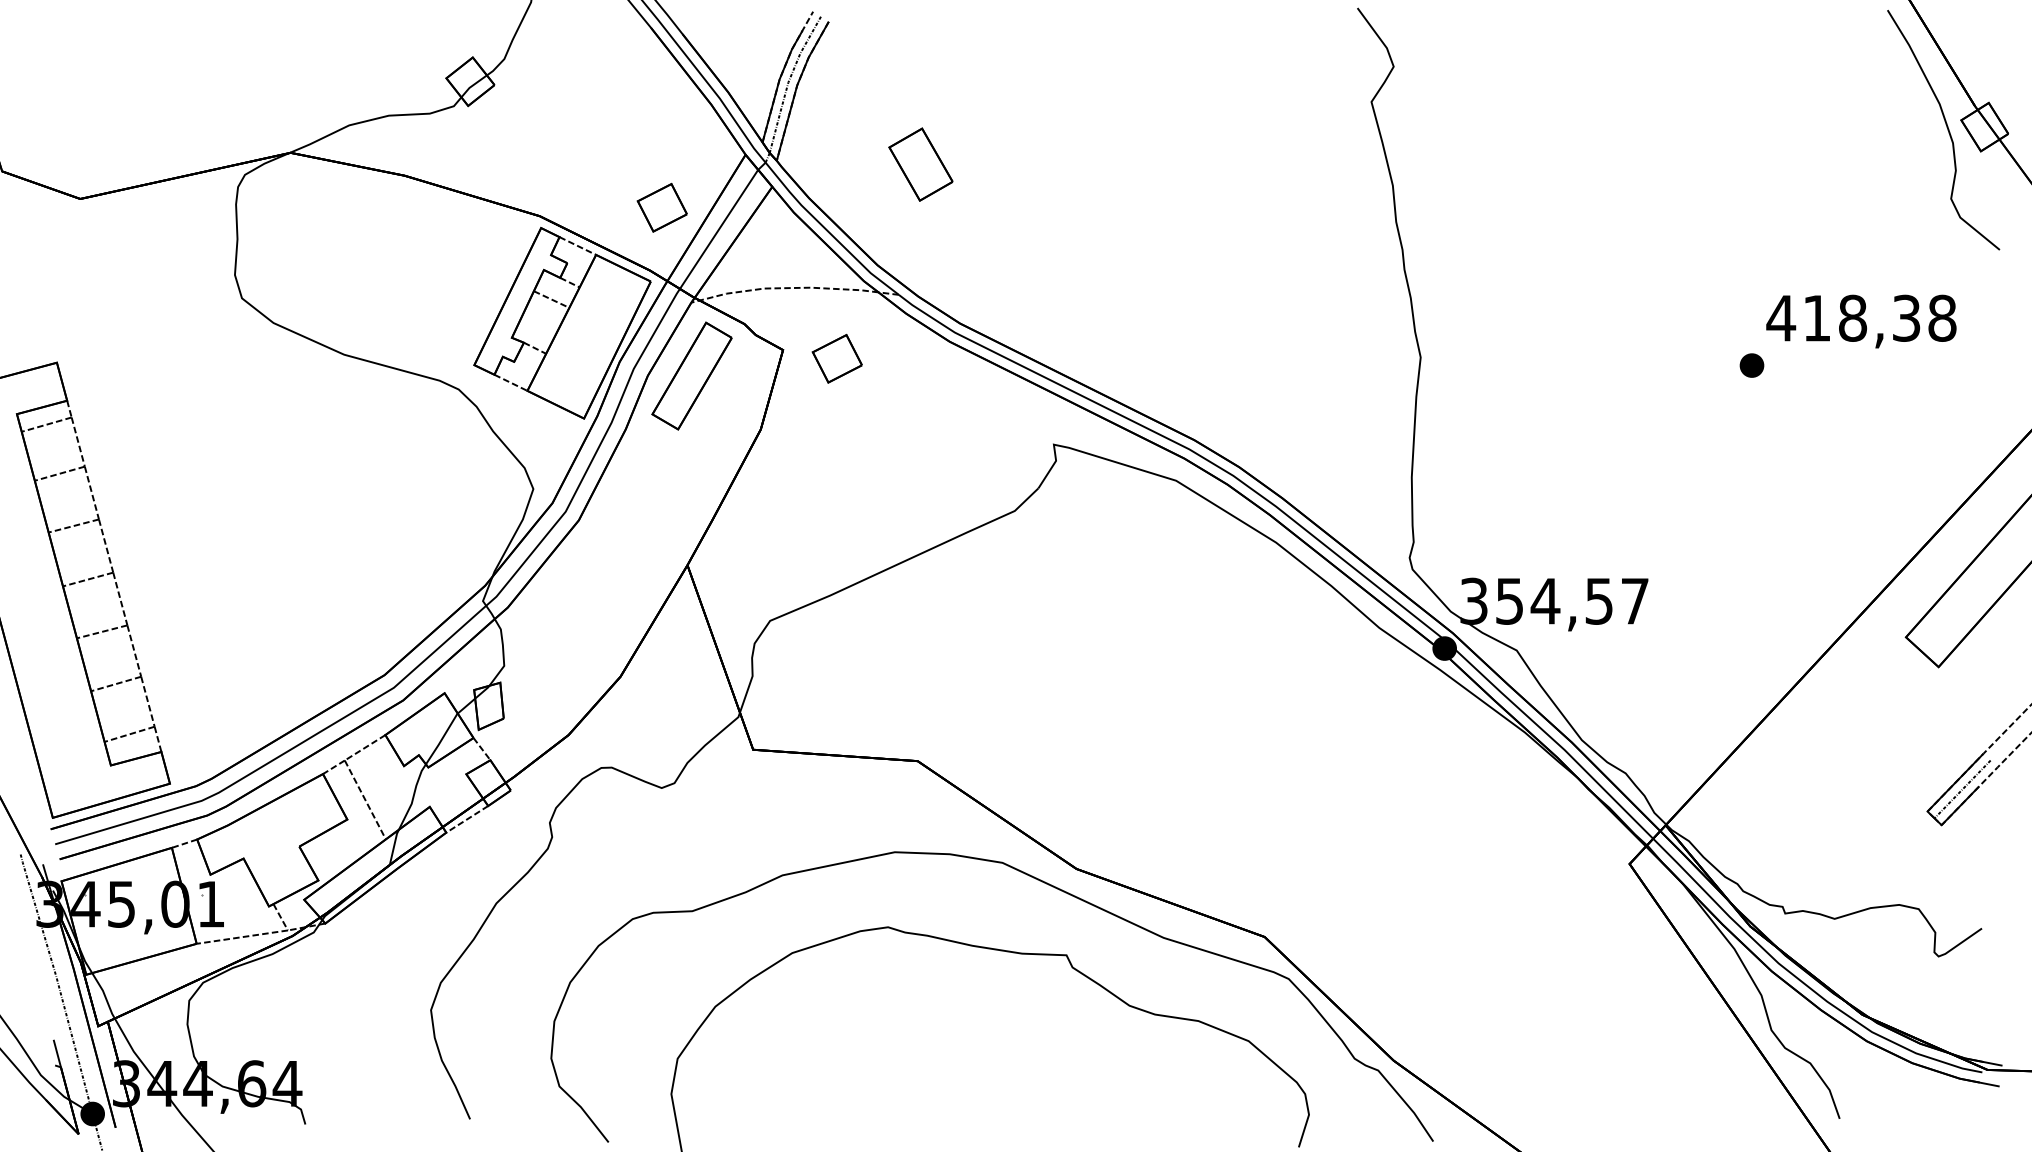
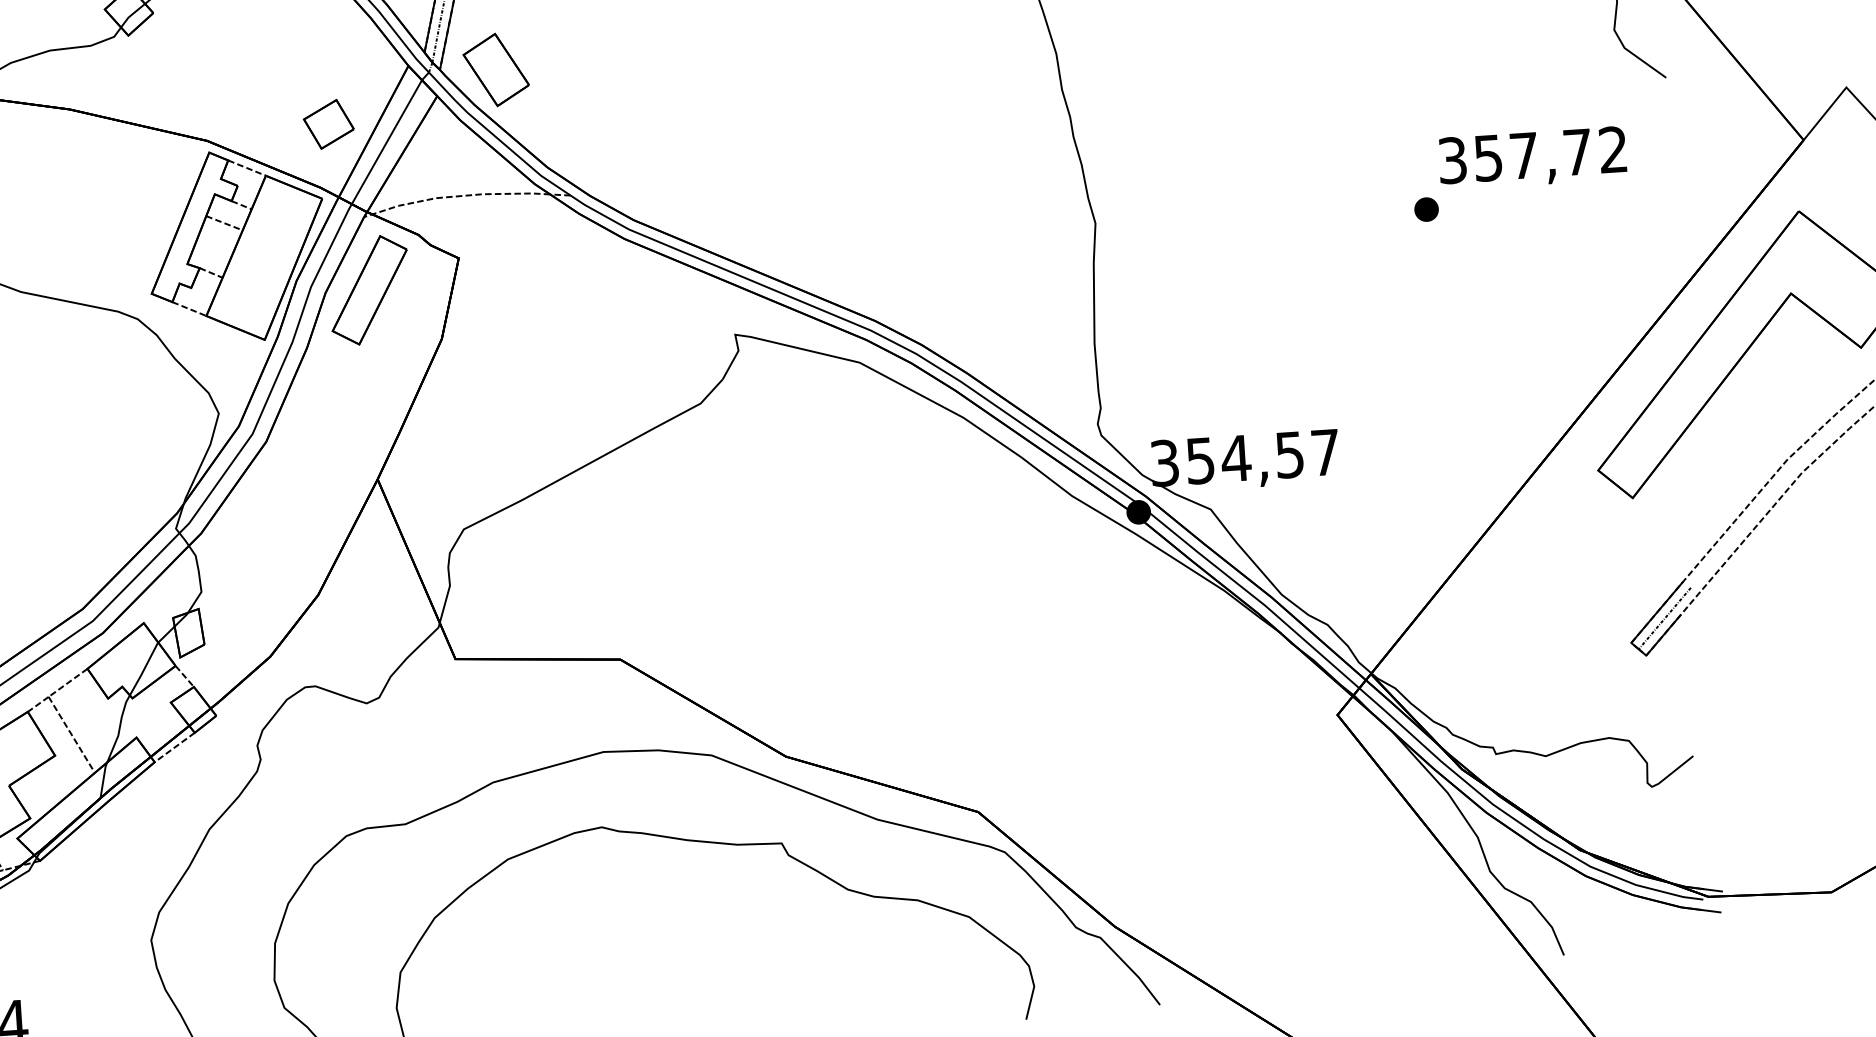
part: (920, 164) -> (495, 69), moved
text: (1861, 317) -> (1532, 154), 418,38 -> 357,72
part: (836, 358) -> (512, 263), removed

